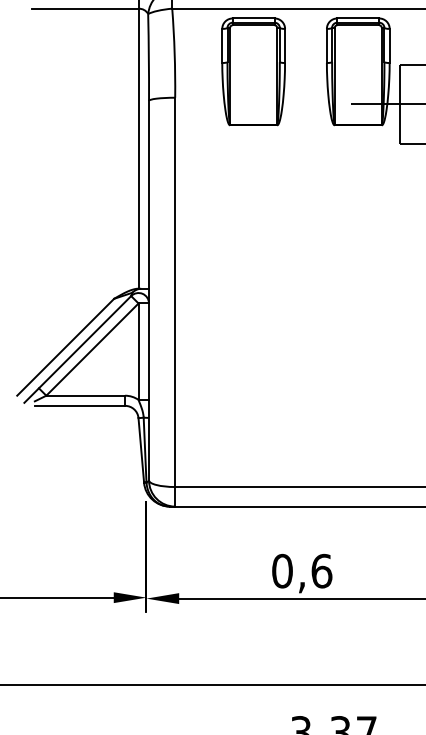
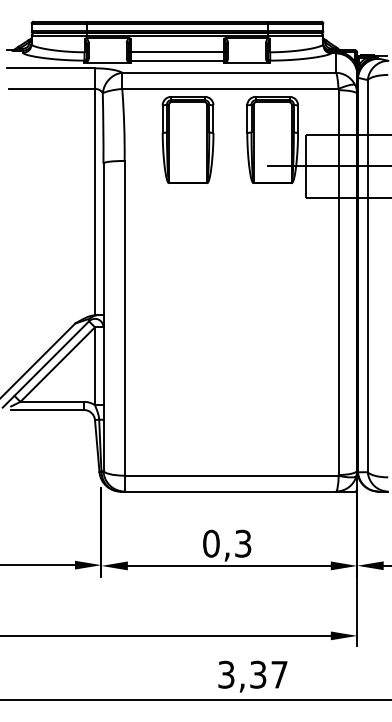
text: (322, 570) -> (243, 543), 0,6 -> 0,3

